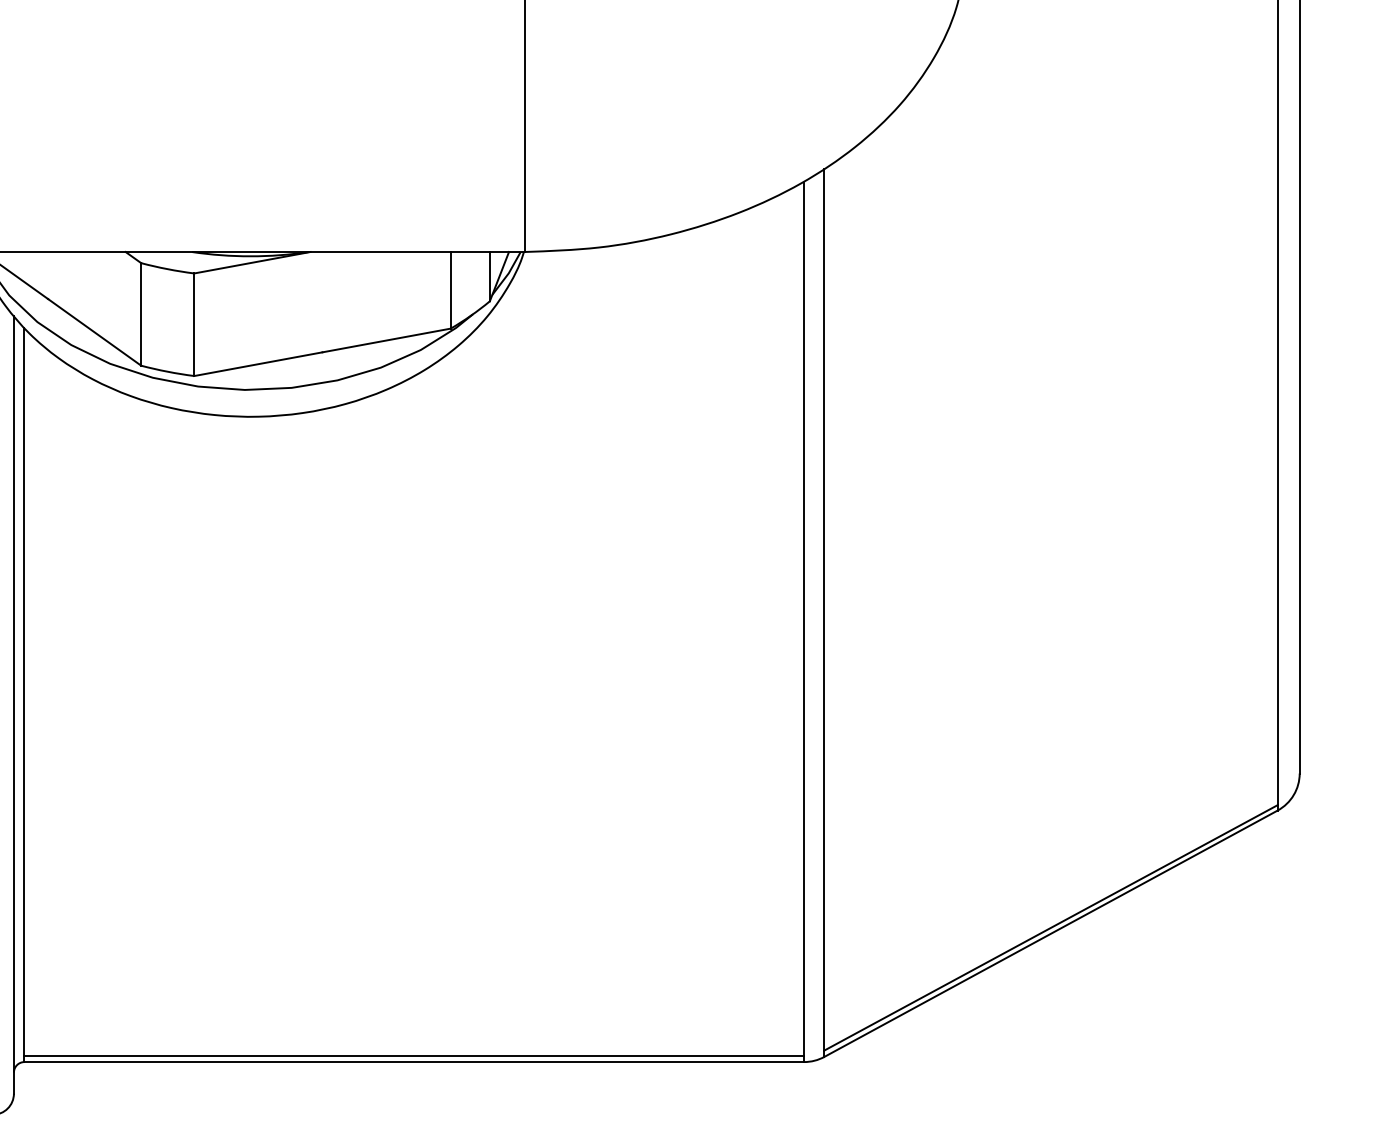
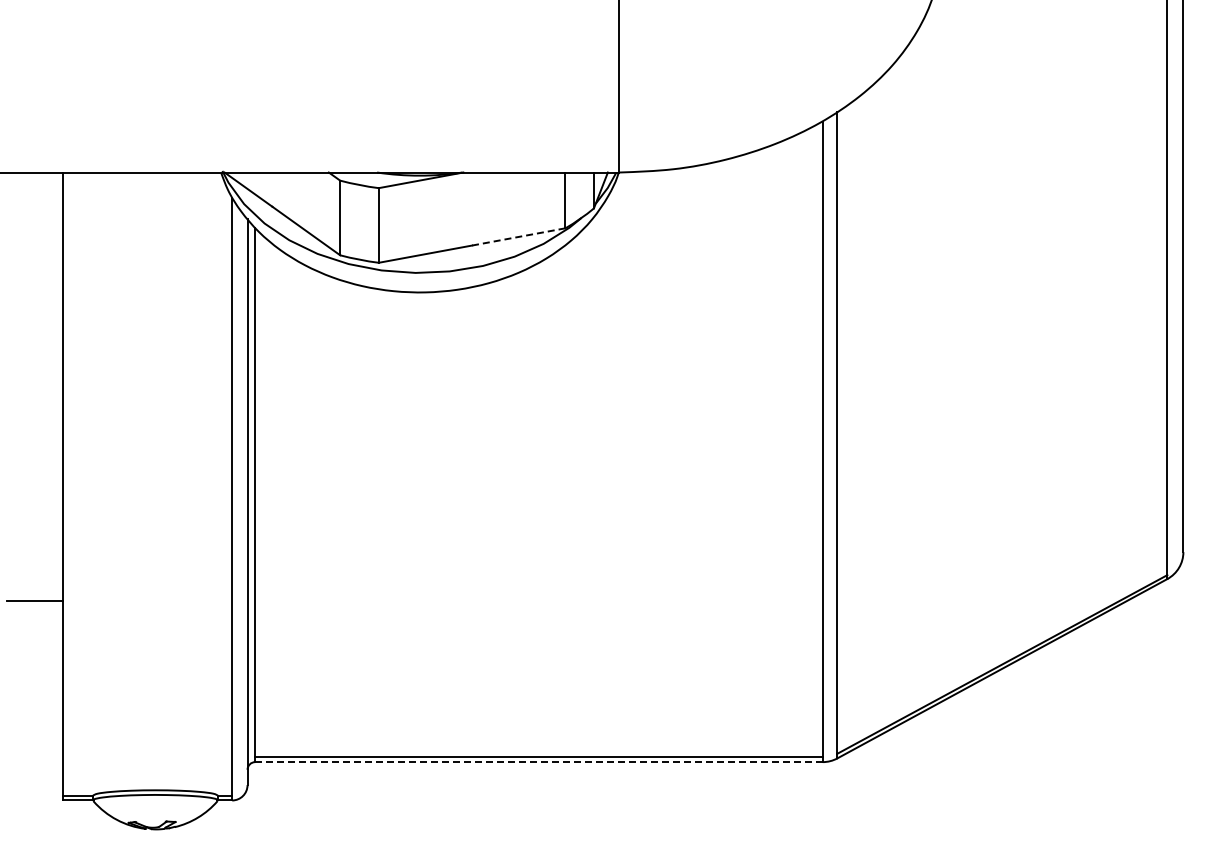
line: (386, 341) -> (518, 237), solid -> dashed
line: (413, 1062) -> (538, 762), solid -> dashed

